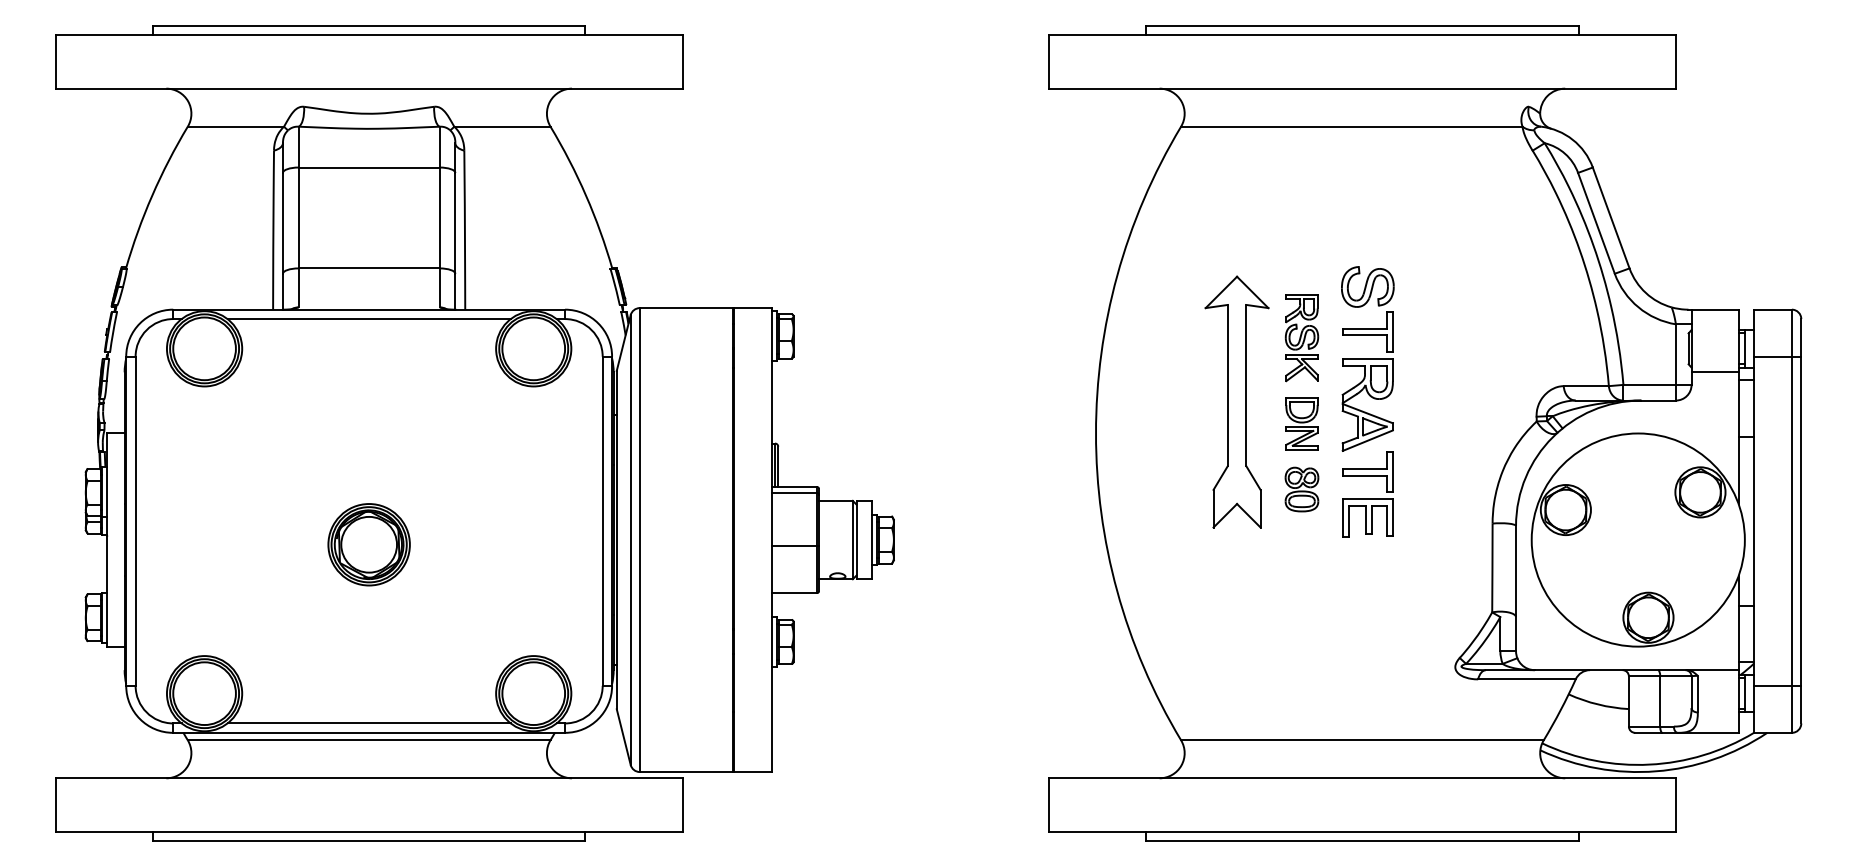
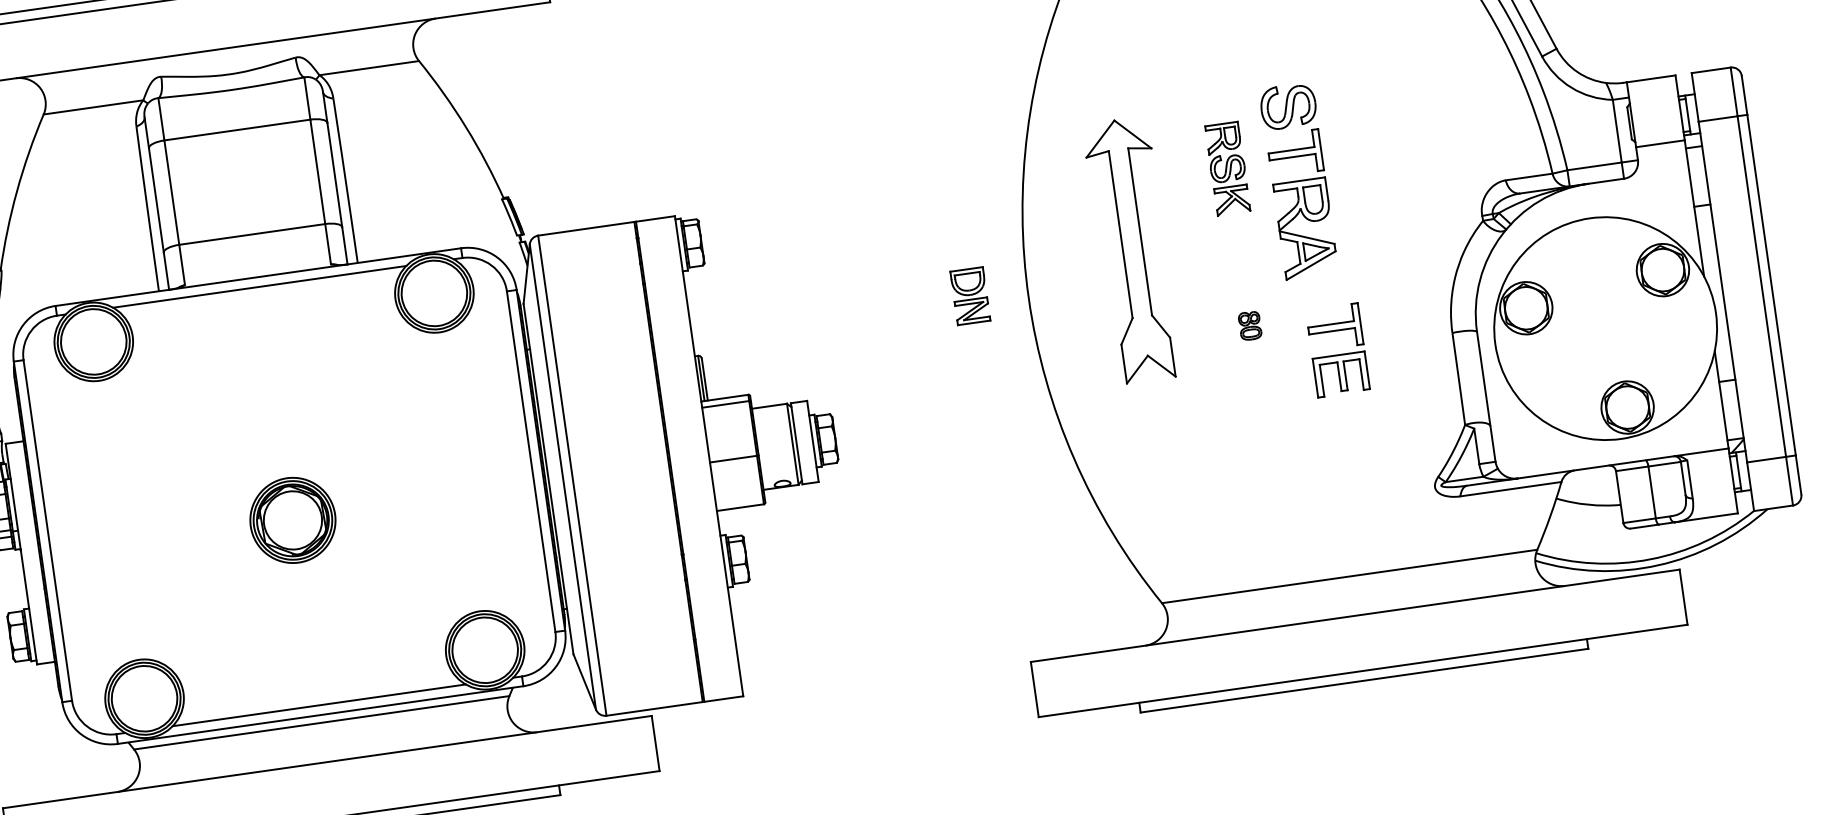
part: (1236, 401) -> (1132, 249), moved
part: (1301, 423) -> (969, 296), moved
part: (1301, 489) -> (1249, 325), size x0.6
part: (1367, 494) -> (1337, 350), moved

